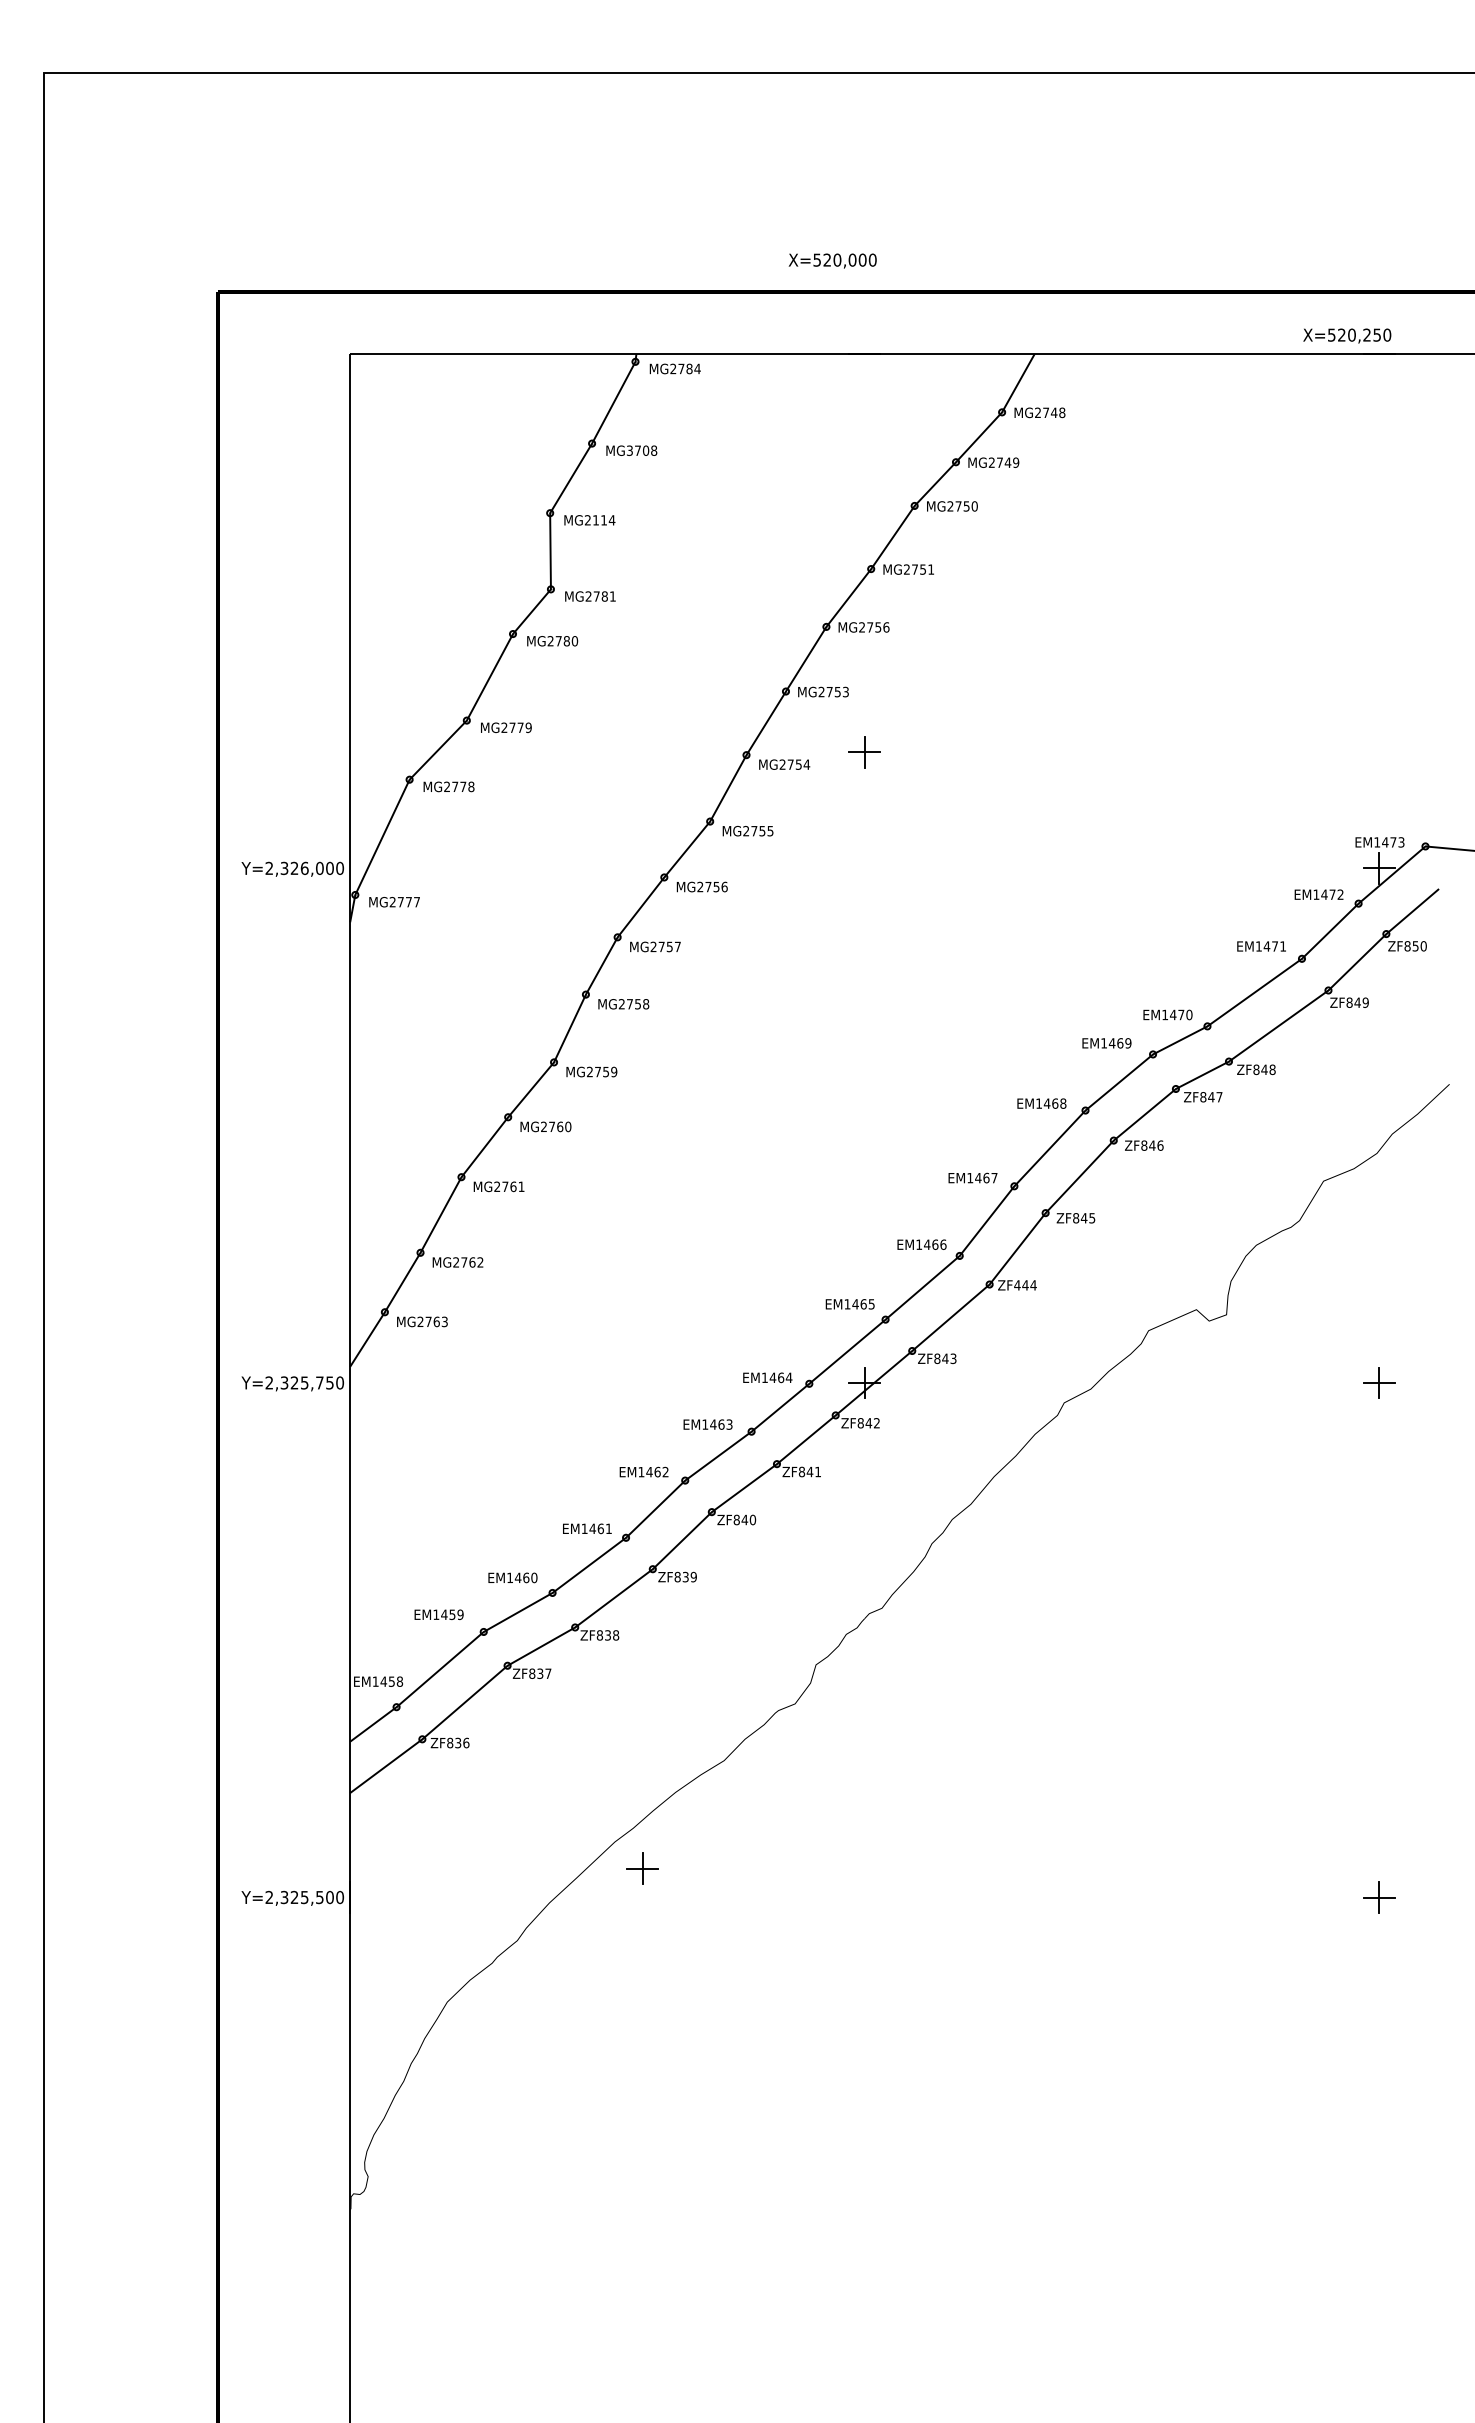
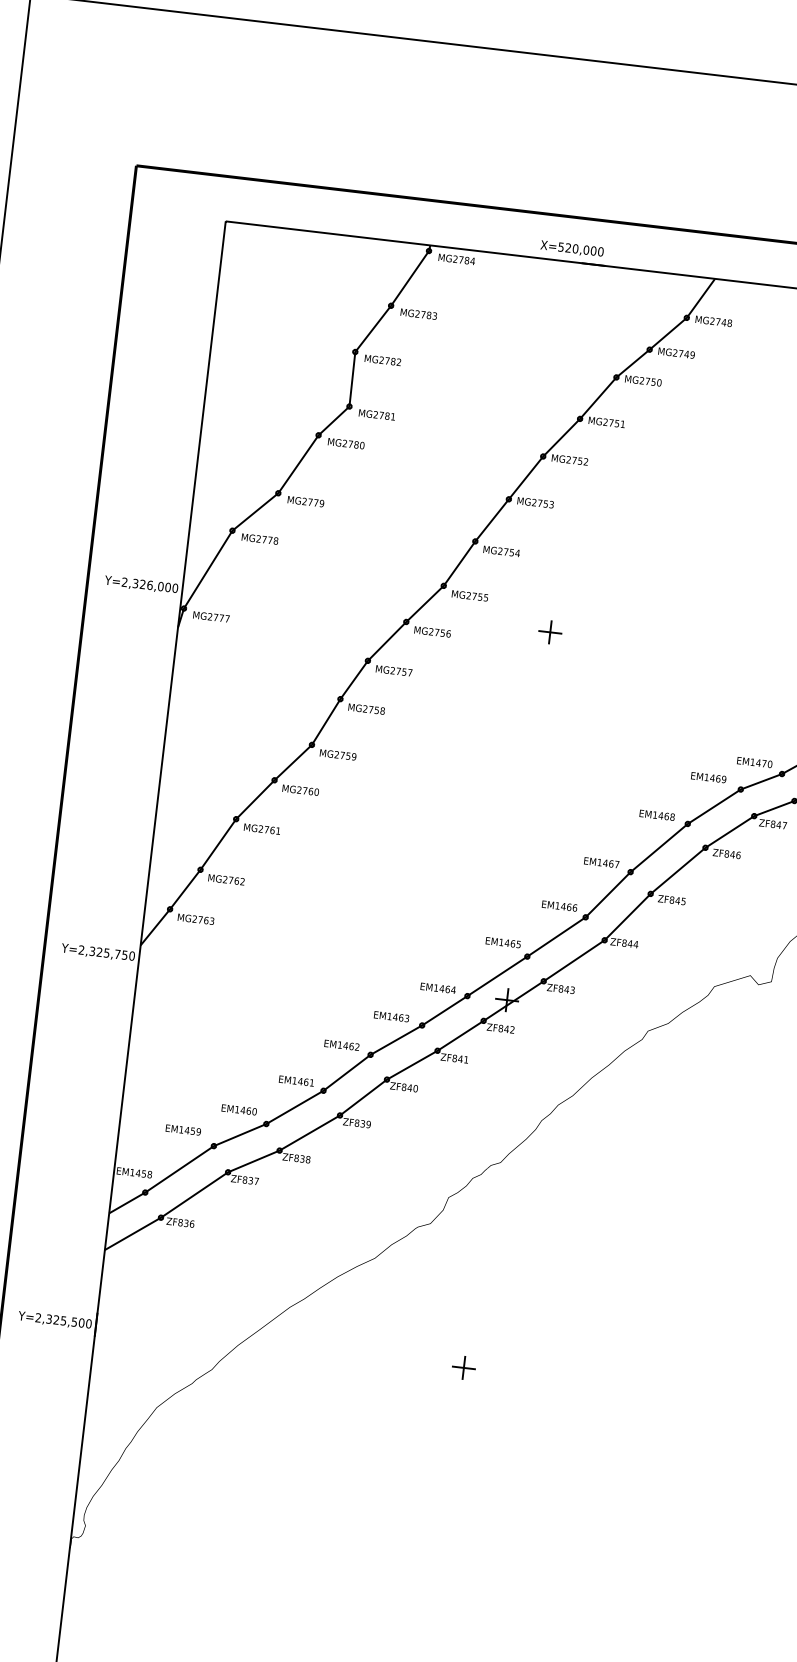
text: (832, 260) -> (572, 248), moved
text: (642, 450) -> (426, 314), MG3708 -> MG2783
text: (604, 520) -> (393, 361), MG2114 -> MG2782
text: (886, 627) -> (586, 461), MG2756 -> MG2752
part: (864, 752) -> (550, 632), moved
text: (1017, 1285) -> (624, 943), ZF444 -> ZF844
part: (642, 1868) -> (463, 1367), moved

